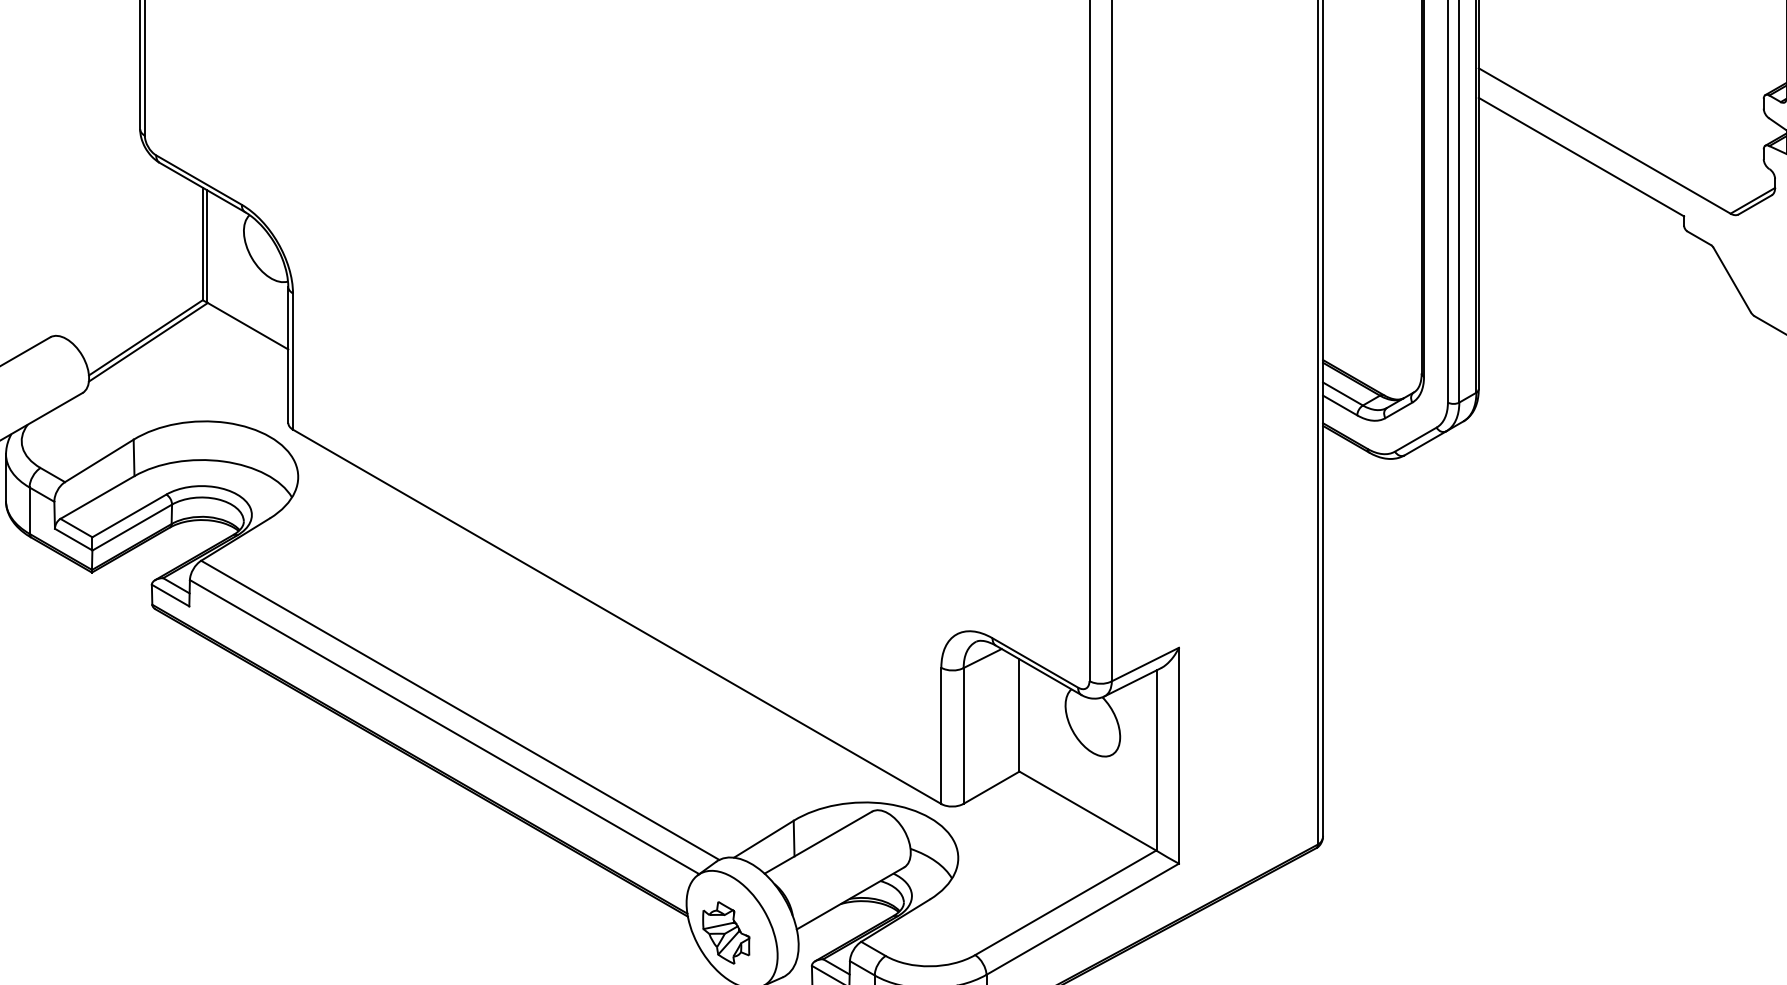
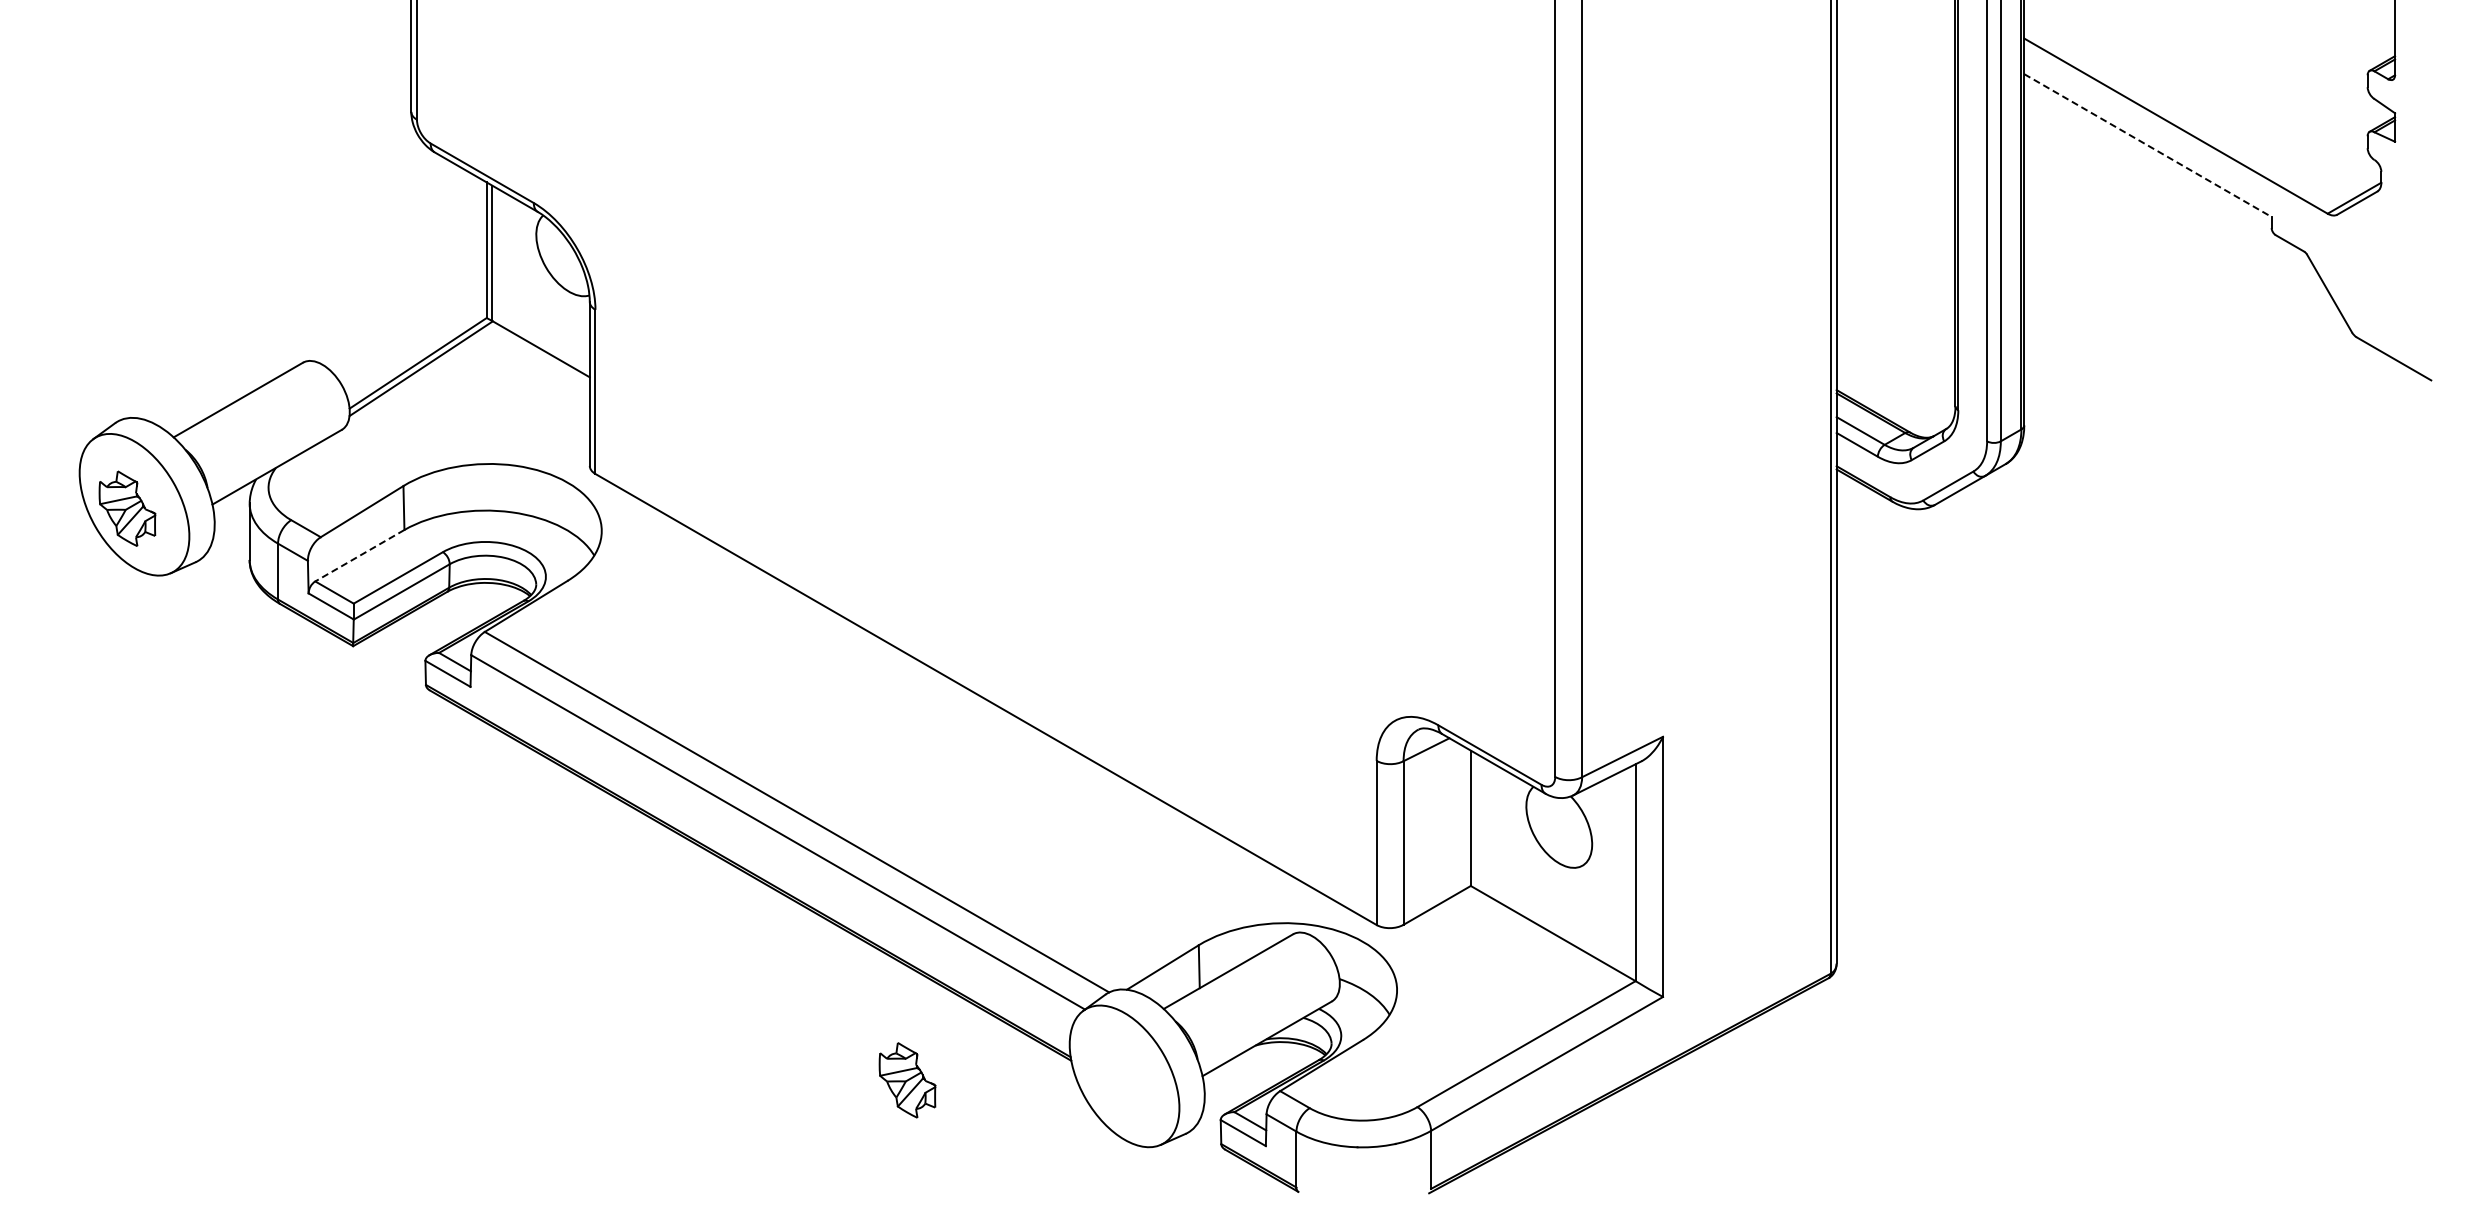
line: (1581, 157) -> (2147, 145), solid -> dashed
line: (97, 497) -> (359, 555), solid -> dashed
part: (726, 933) -> (907, 1080), moved

